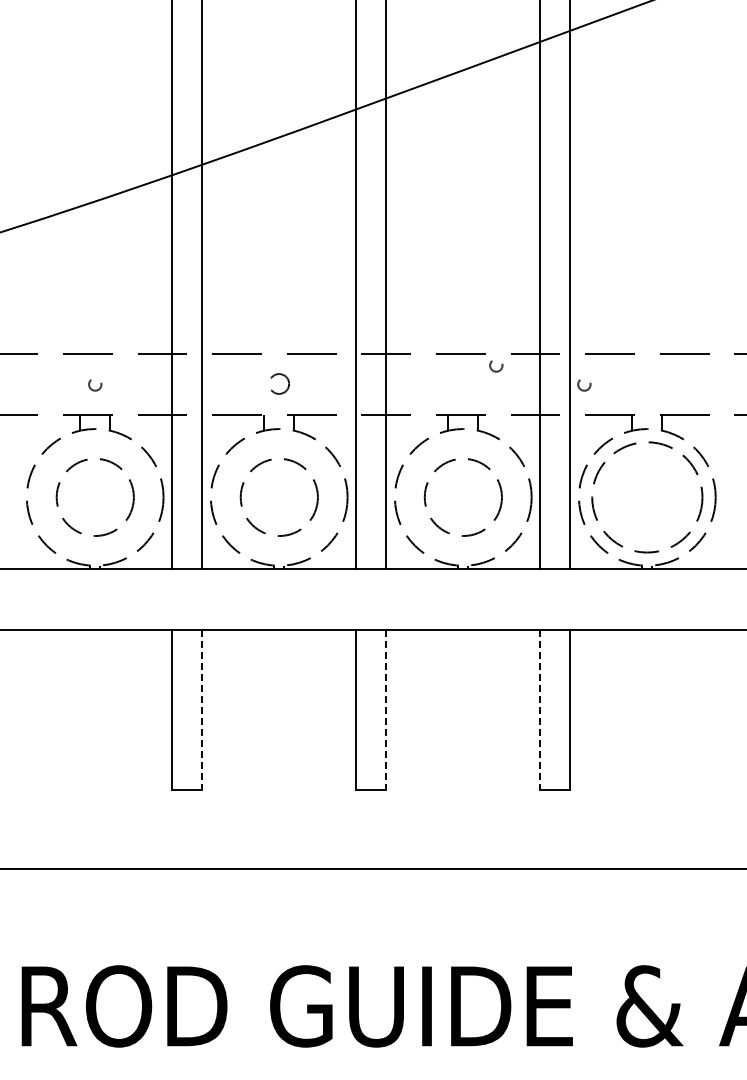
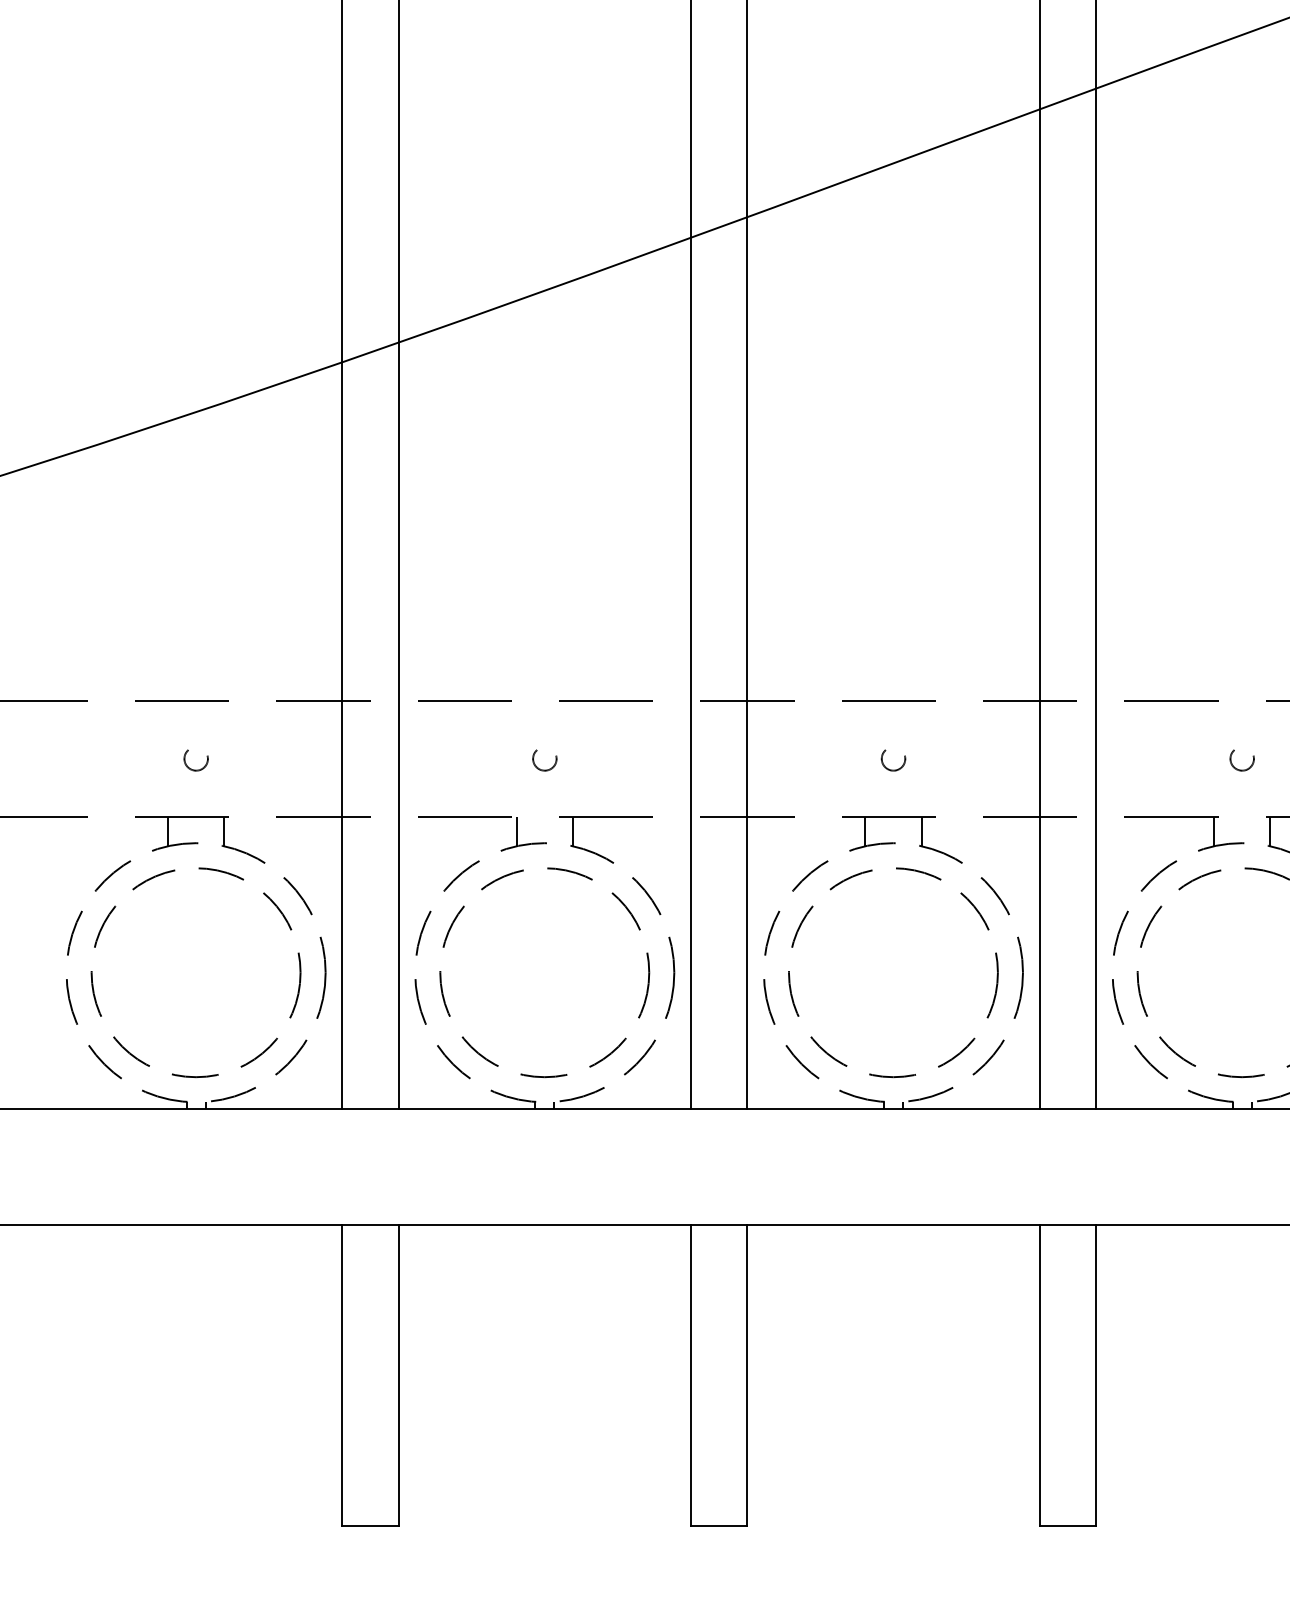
circle: (496, 366) -> (893, 760), moved
circle: (279, 385) -> (545, 760), size x0.62
circle: (584, 385) -> (1242, 760), moved
circle: (95, 497) -> (196, 972), size x1.43
circle: (279, 497) -> (545, 972), size x1.43
circle: (463, 497) -> (893, 972), size x1.43
line: (202, 710) -> (399, 1376), dashed -> solid
line: (386, 710) -> (747, 1376), dashed -> solid
line: (540, 710) -> (1039, 1376), dashed -> solid

